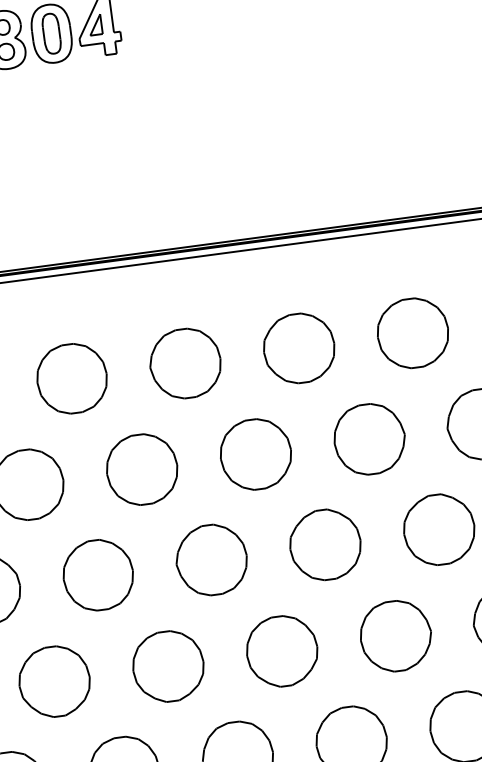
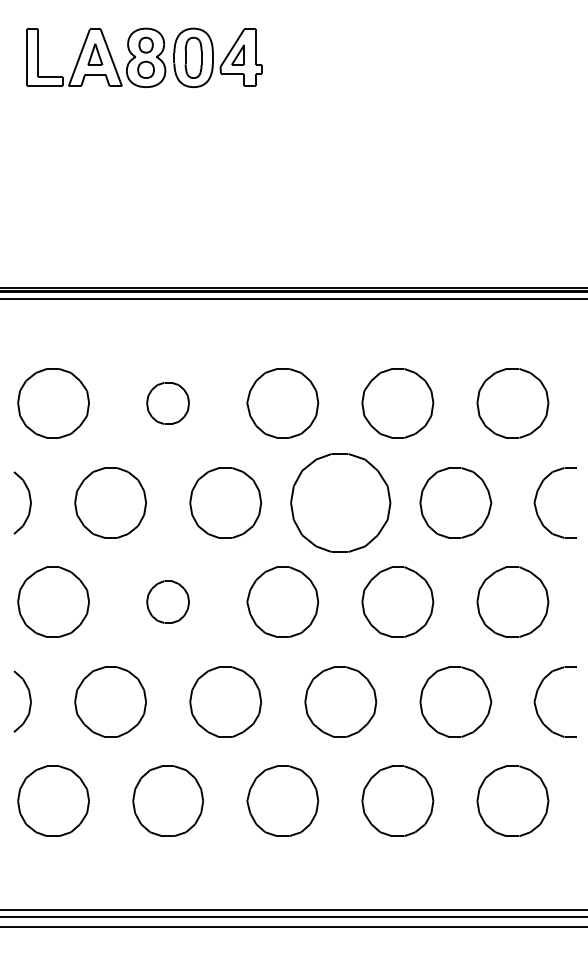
part: (71, 378) -> (167, 403), size x0.6
part: (255, 454) -> (340, 502), size x1.4
part: (97, 574) -> (167, 601), size x0.6

